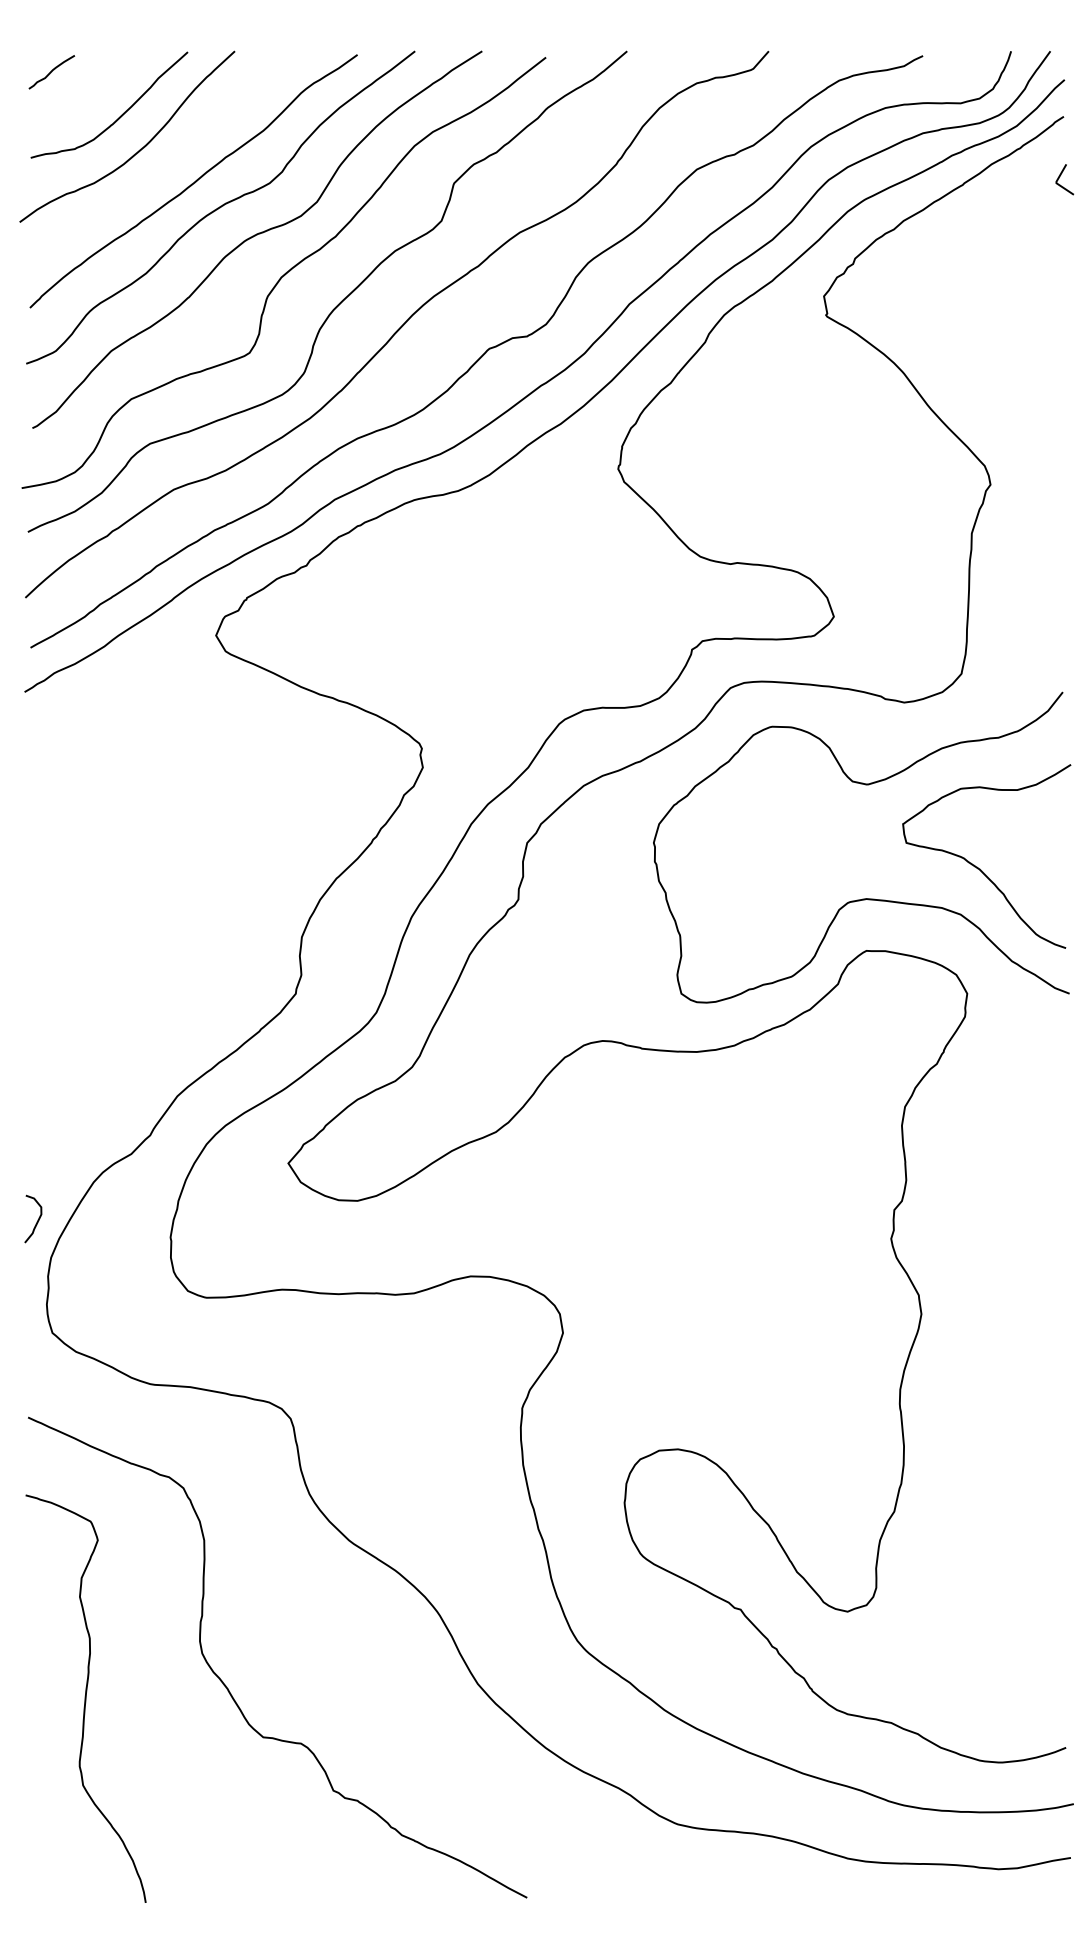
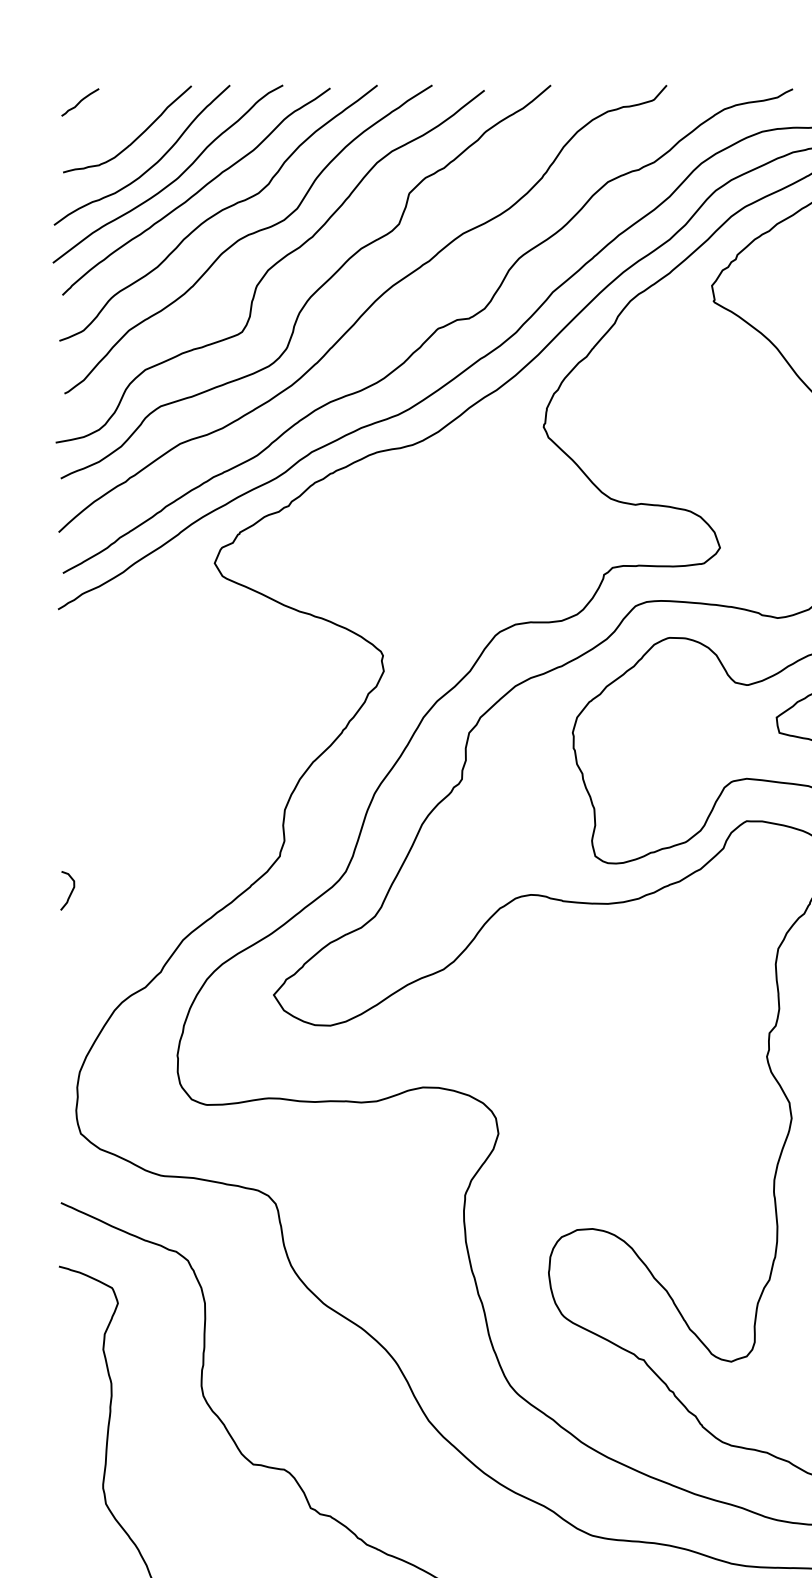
curve: (164, 168) -> (172, 181), added
curve: (37, 1219) -> (71, 891), moved

